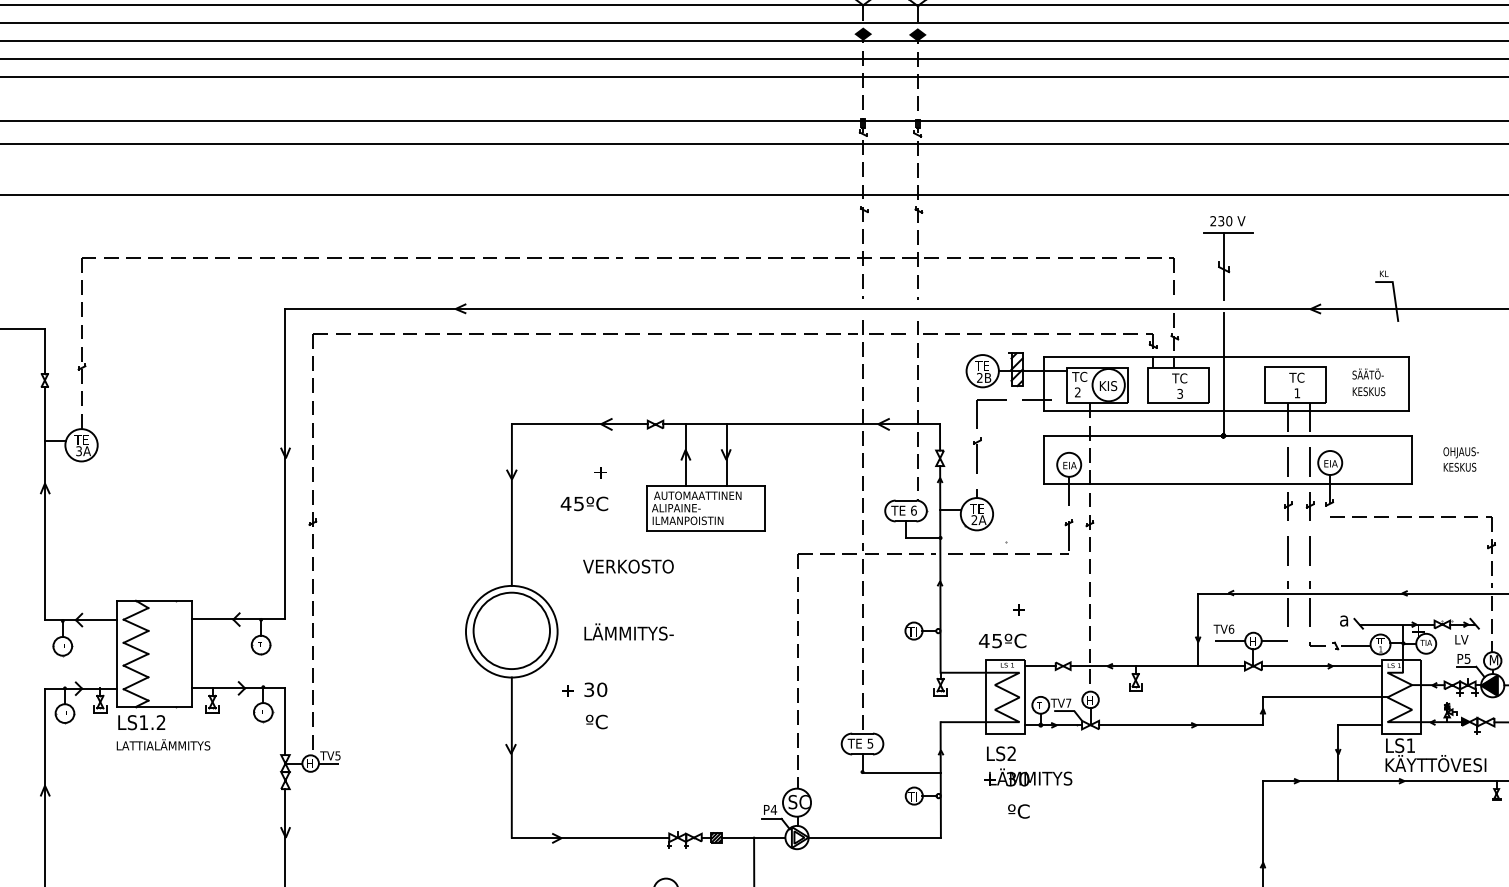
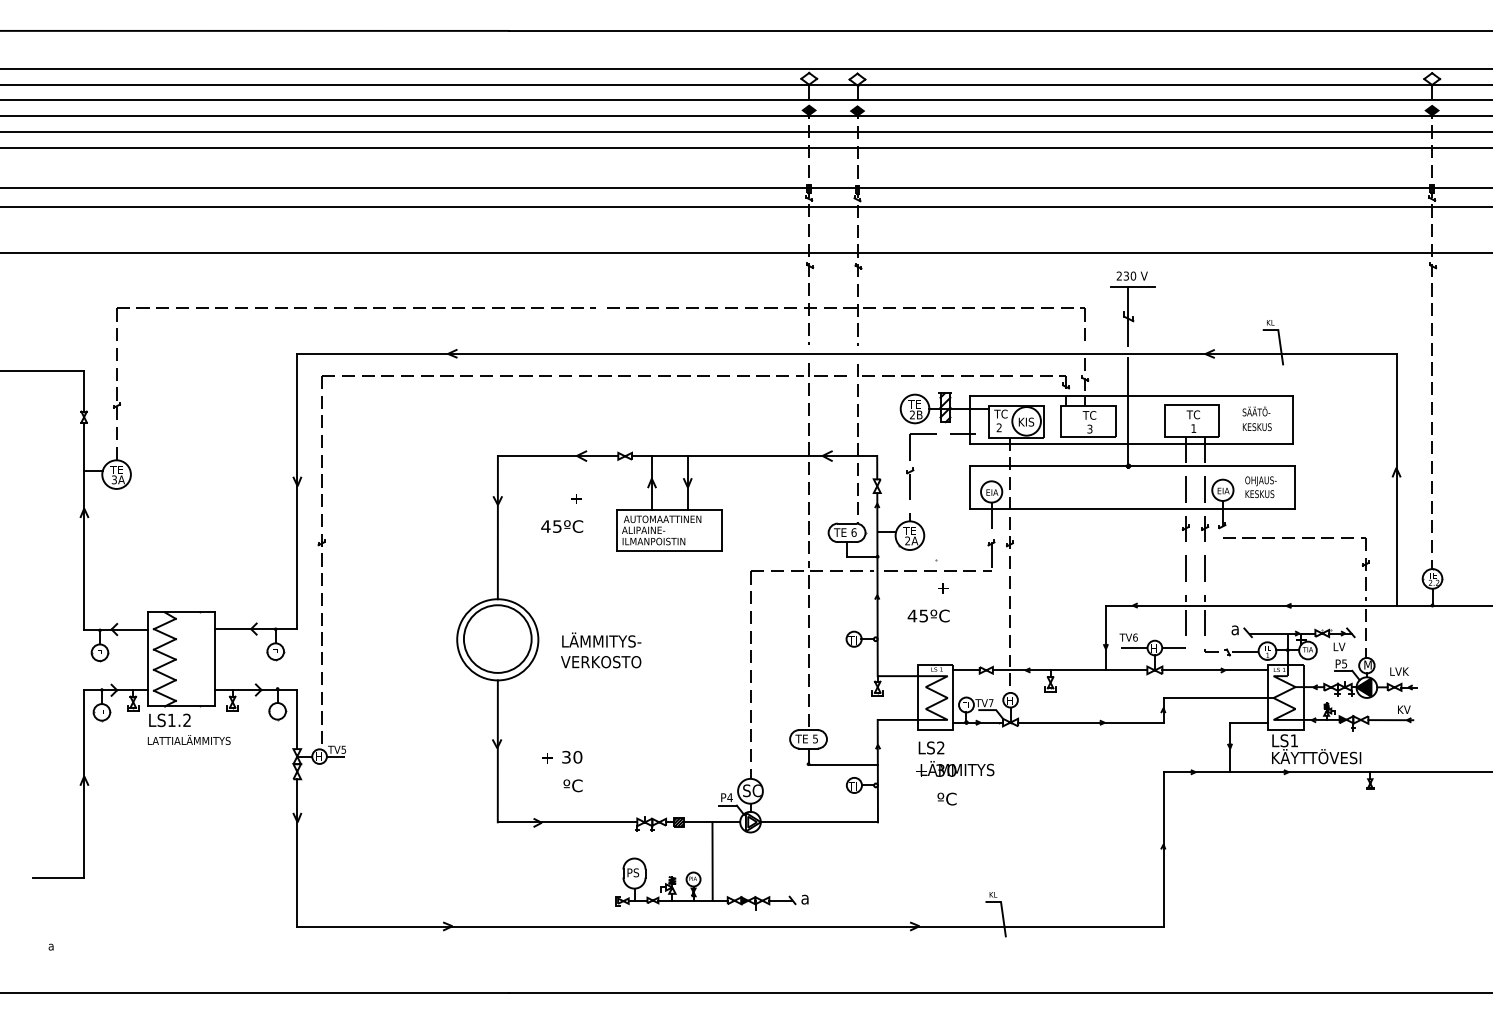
text: (1460, 458) -> (1260, 486), moved
text: (628, 567) -> (601, 662), moved
text: (1002, 625) -> (928, 602), moved
text: (584, 705) -> (562, 771), moved

